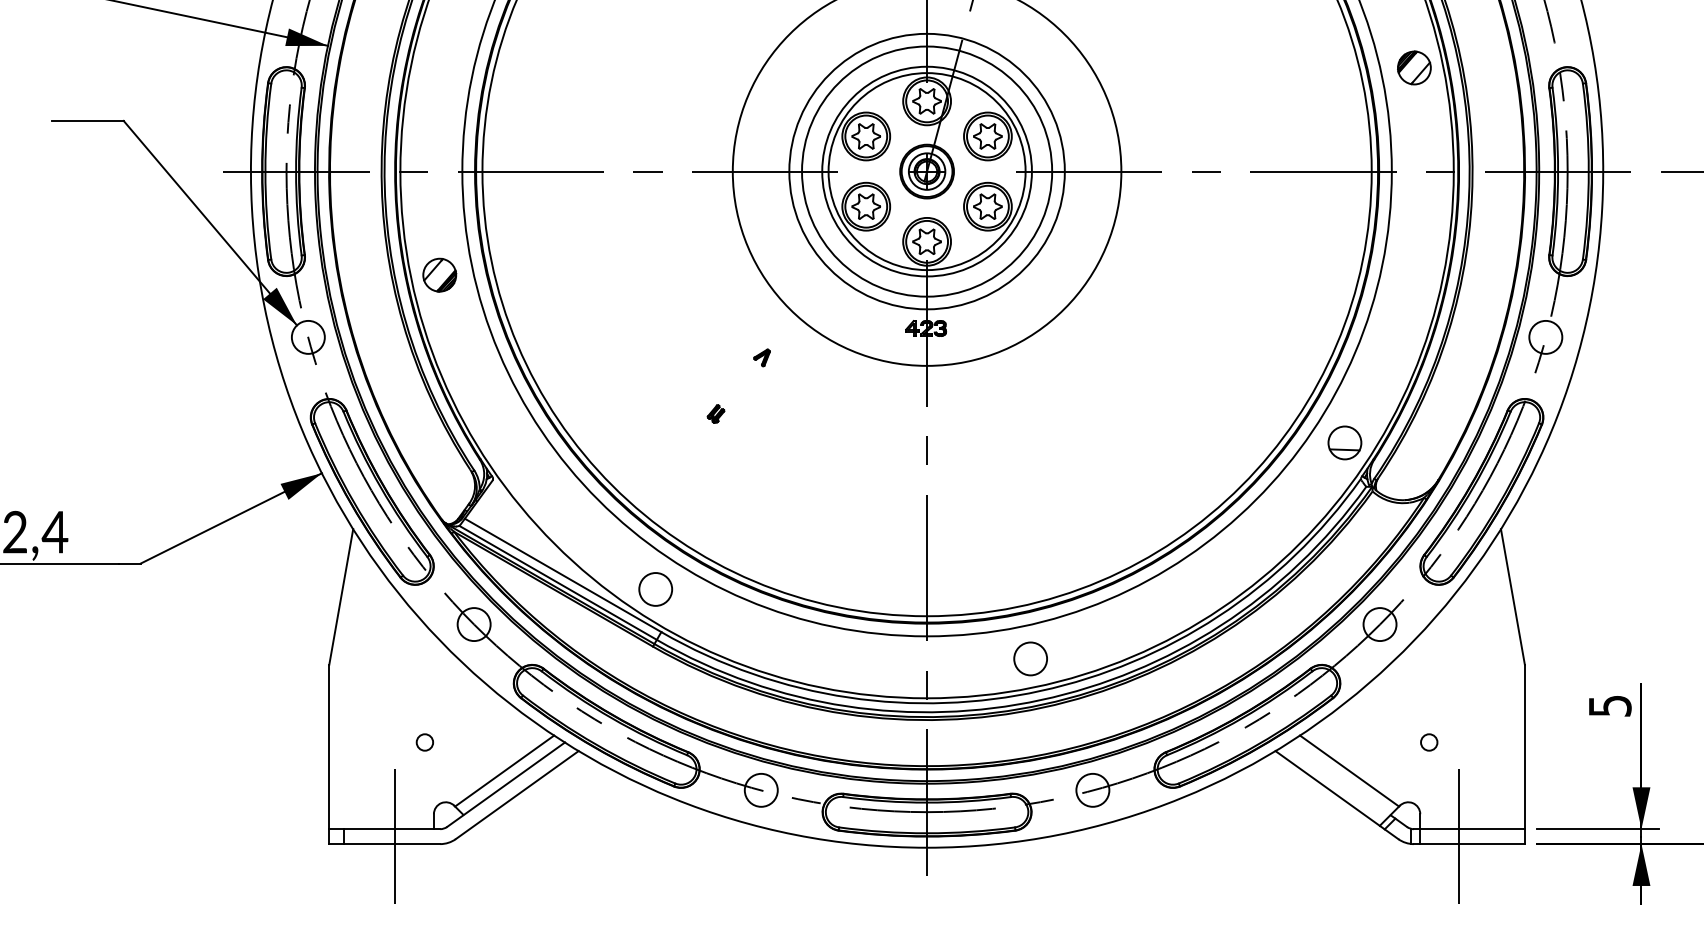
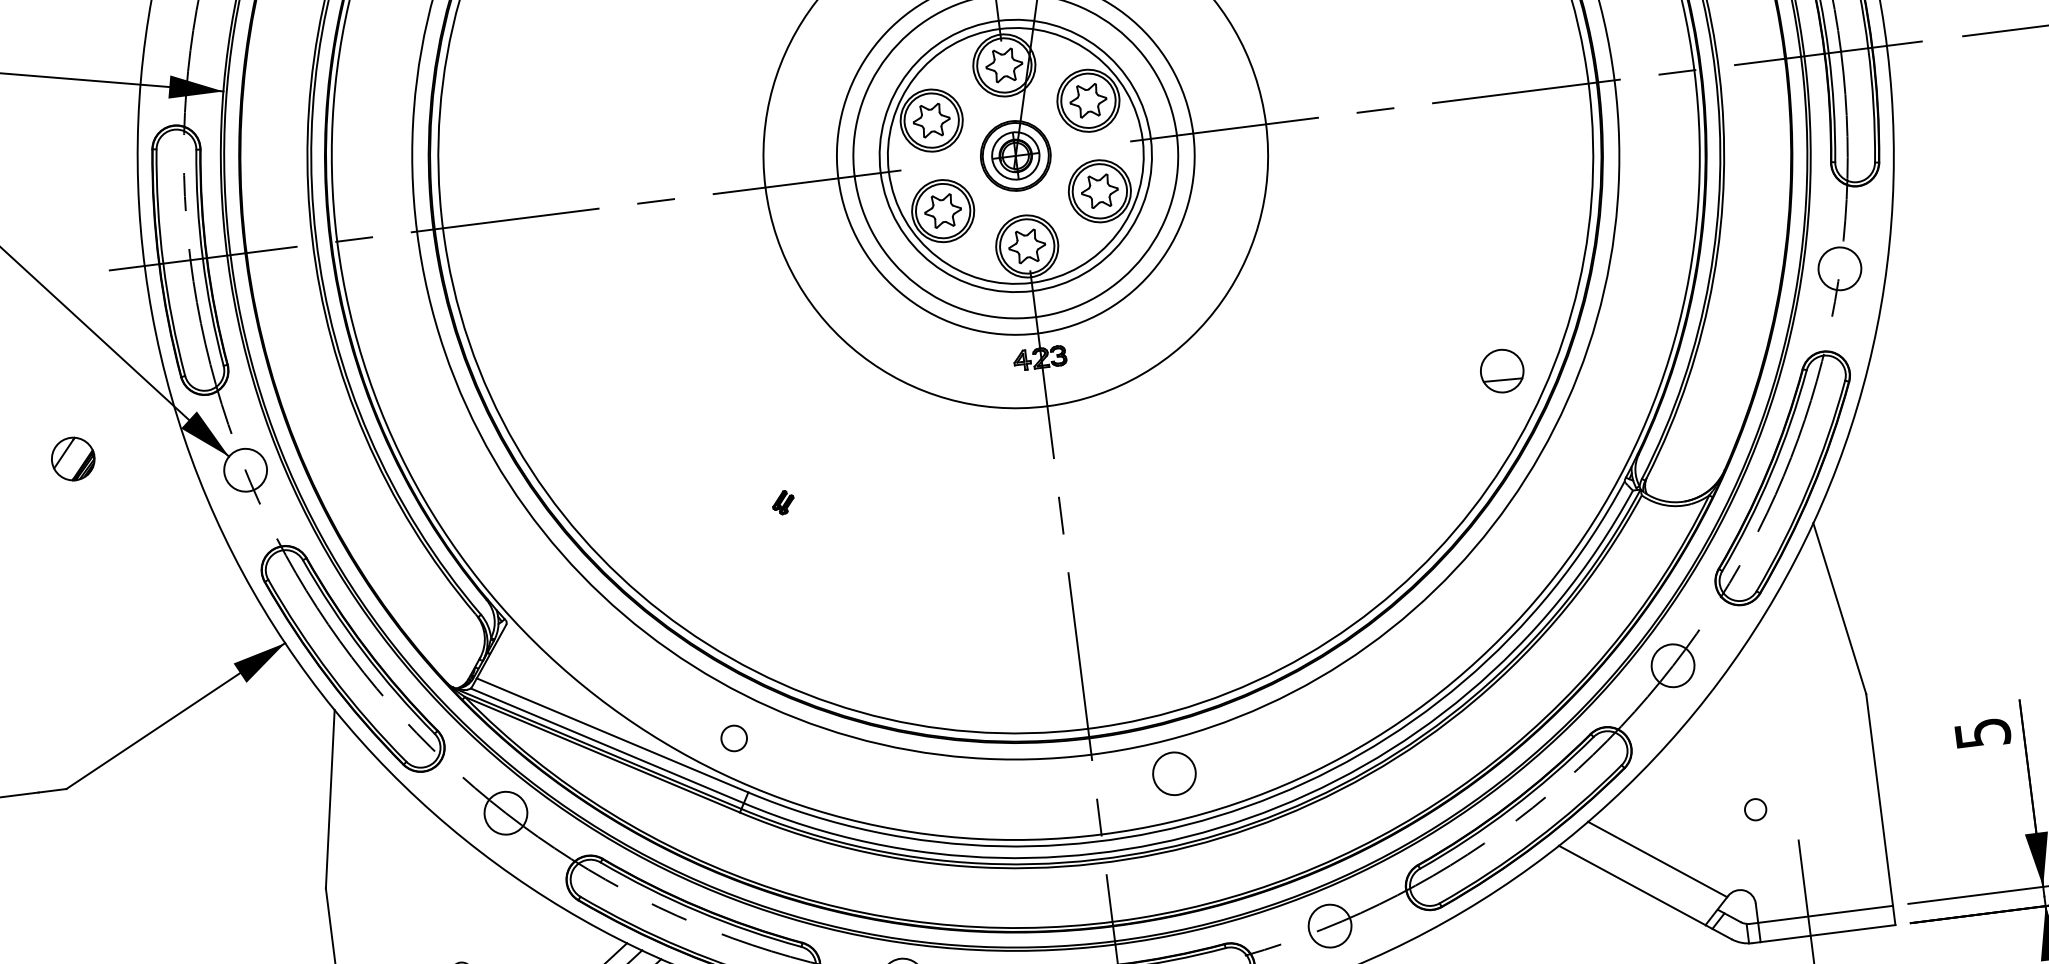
part: (439, 274) -> (72, 458), moved
part: (761, 357) -> (832, 422), removed
part: (1344, 442) -> (1501, 370), moved
circle: (655, 589) -> (733, 738), size x0.6
circle: (1030, 658) -> (1174, 773), moved

